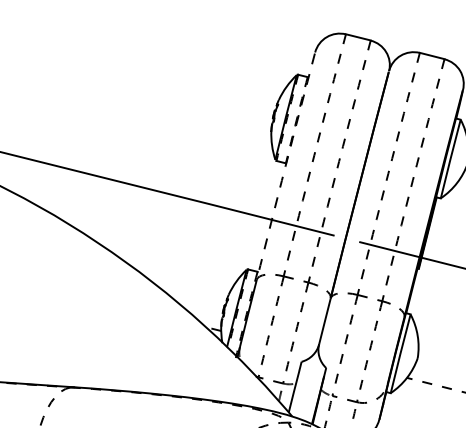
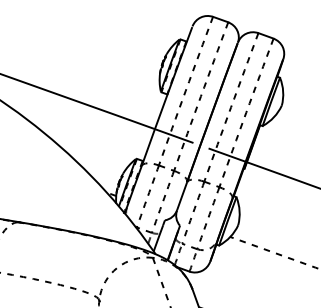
arc: (285, 166) -> (166, 96), dashed -> solid

